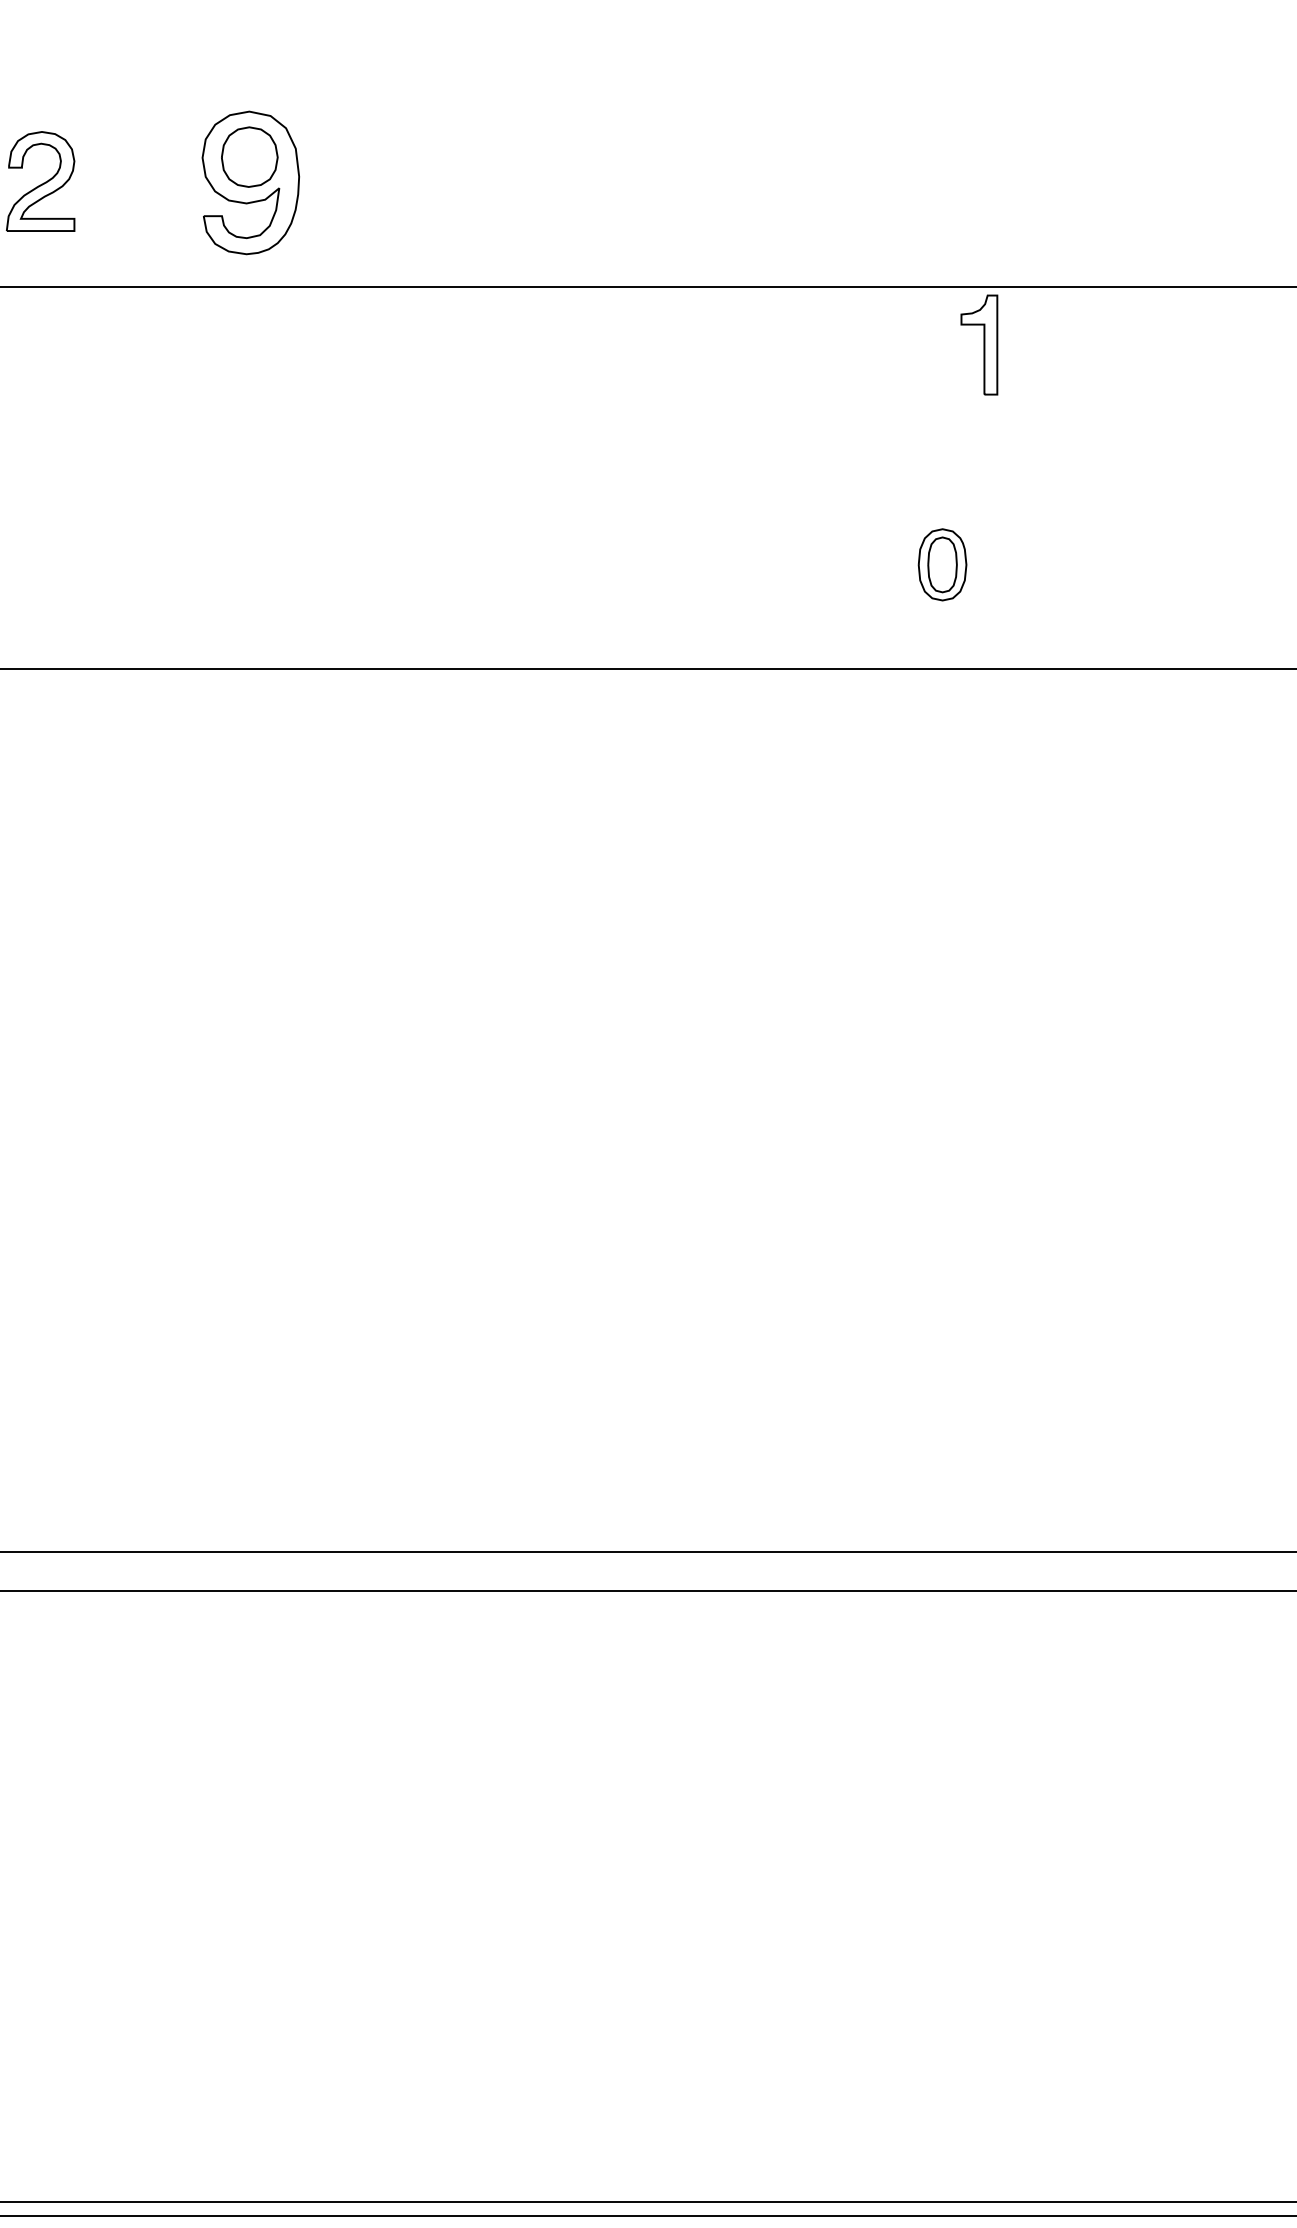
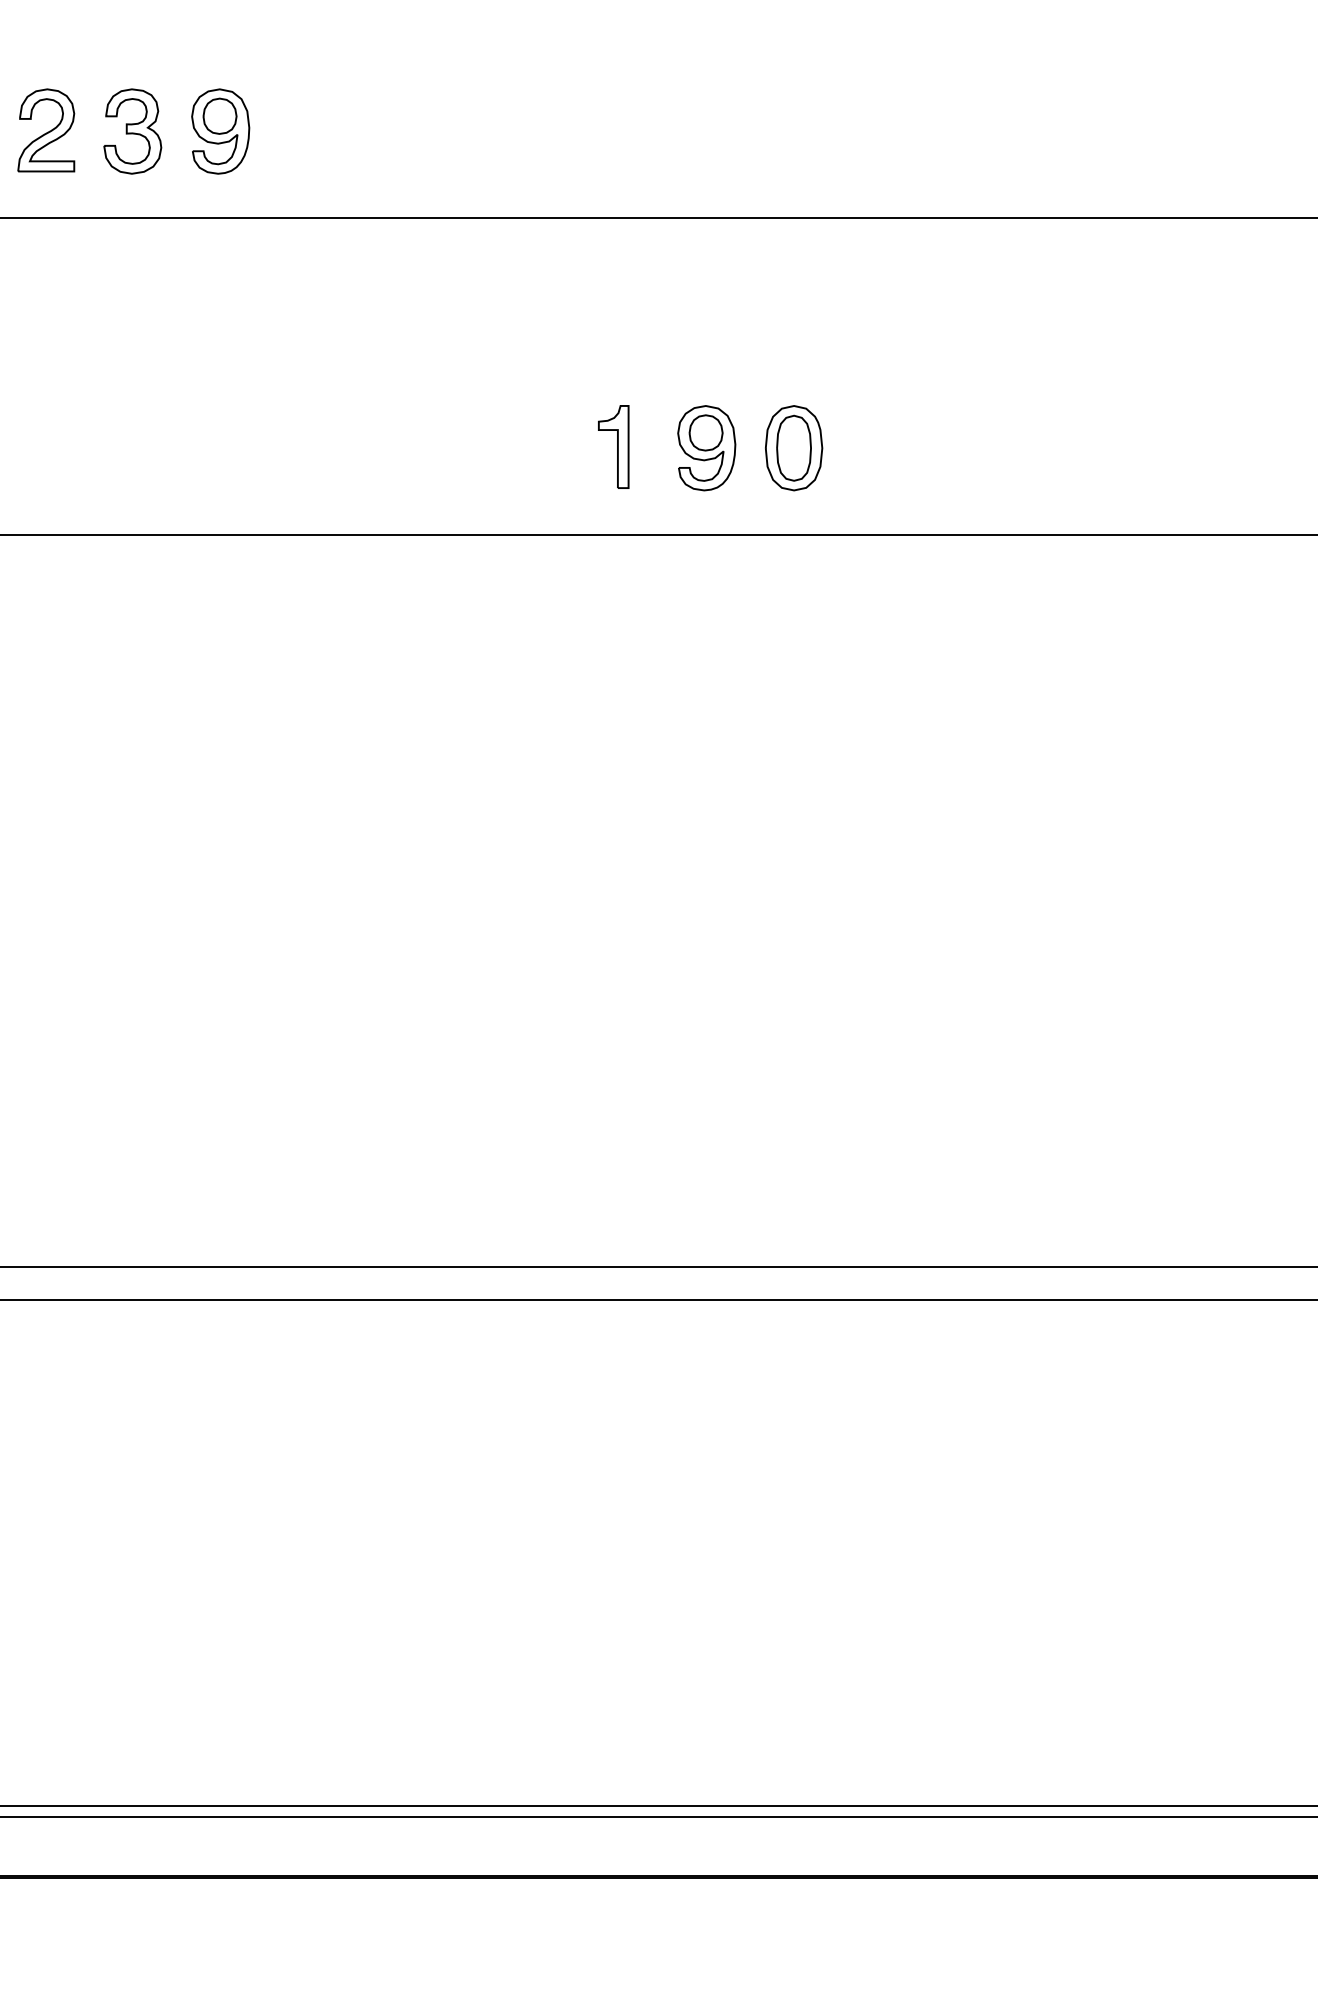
part: (144, 182) -> (132, 131), added
part: (250, 182) -> (220, 131), size x0.71
part: (979, 344) -> (613, 446), moved
part: (836, 565) -> (706, 448), added
part: (942, 565) -> (794, 448), size x1.43

